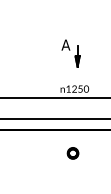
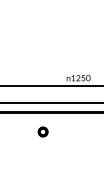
part: (71, 53) -> (75, 48), removed
part: (72, 152) -> (42, 131), moved

